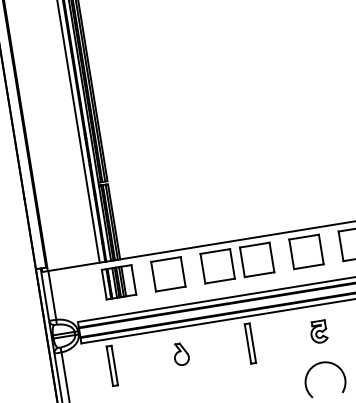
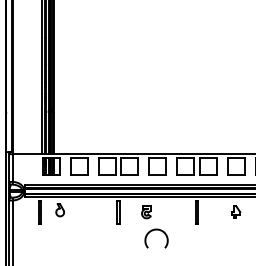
part: (319, 332) -> (146, 212), moved
part: (180, 354) -> (59, 210), moved

